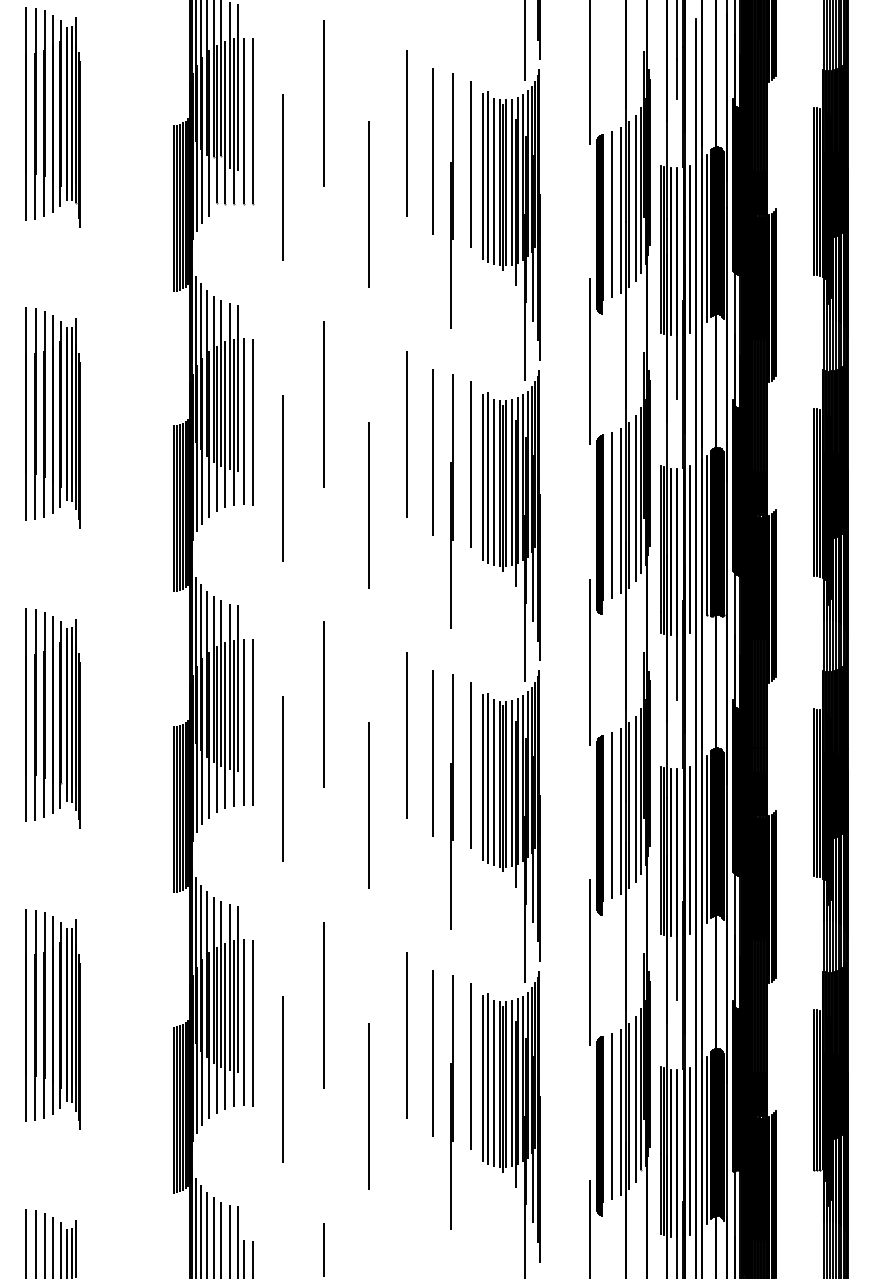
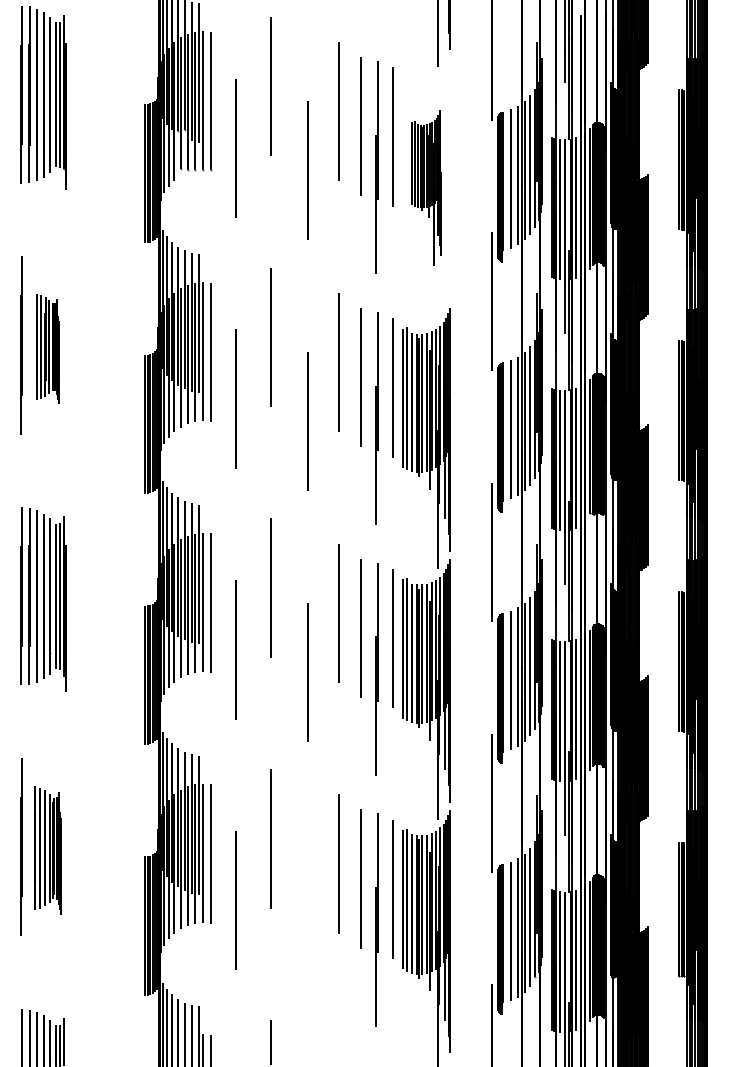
part: (511, 224) -> (426, 187), size x0.6
part: (57, 418) -> (47, 349), size x0.6
part: (57, 1019) -> (47, 850), size x0.7
line: (369, 1106) -> (308, 923), removed

